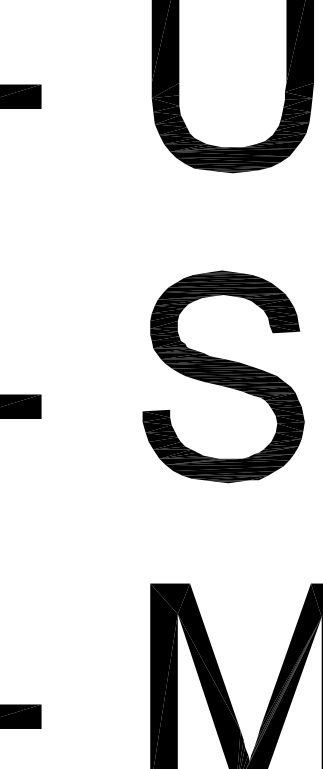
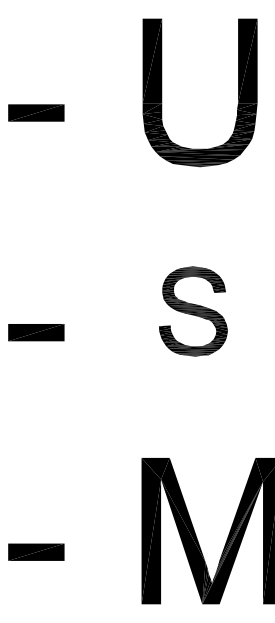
part: (223, 376) -> (193, 311), size x0.6

